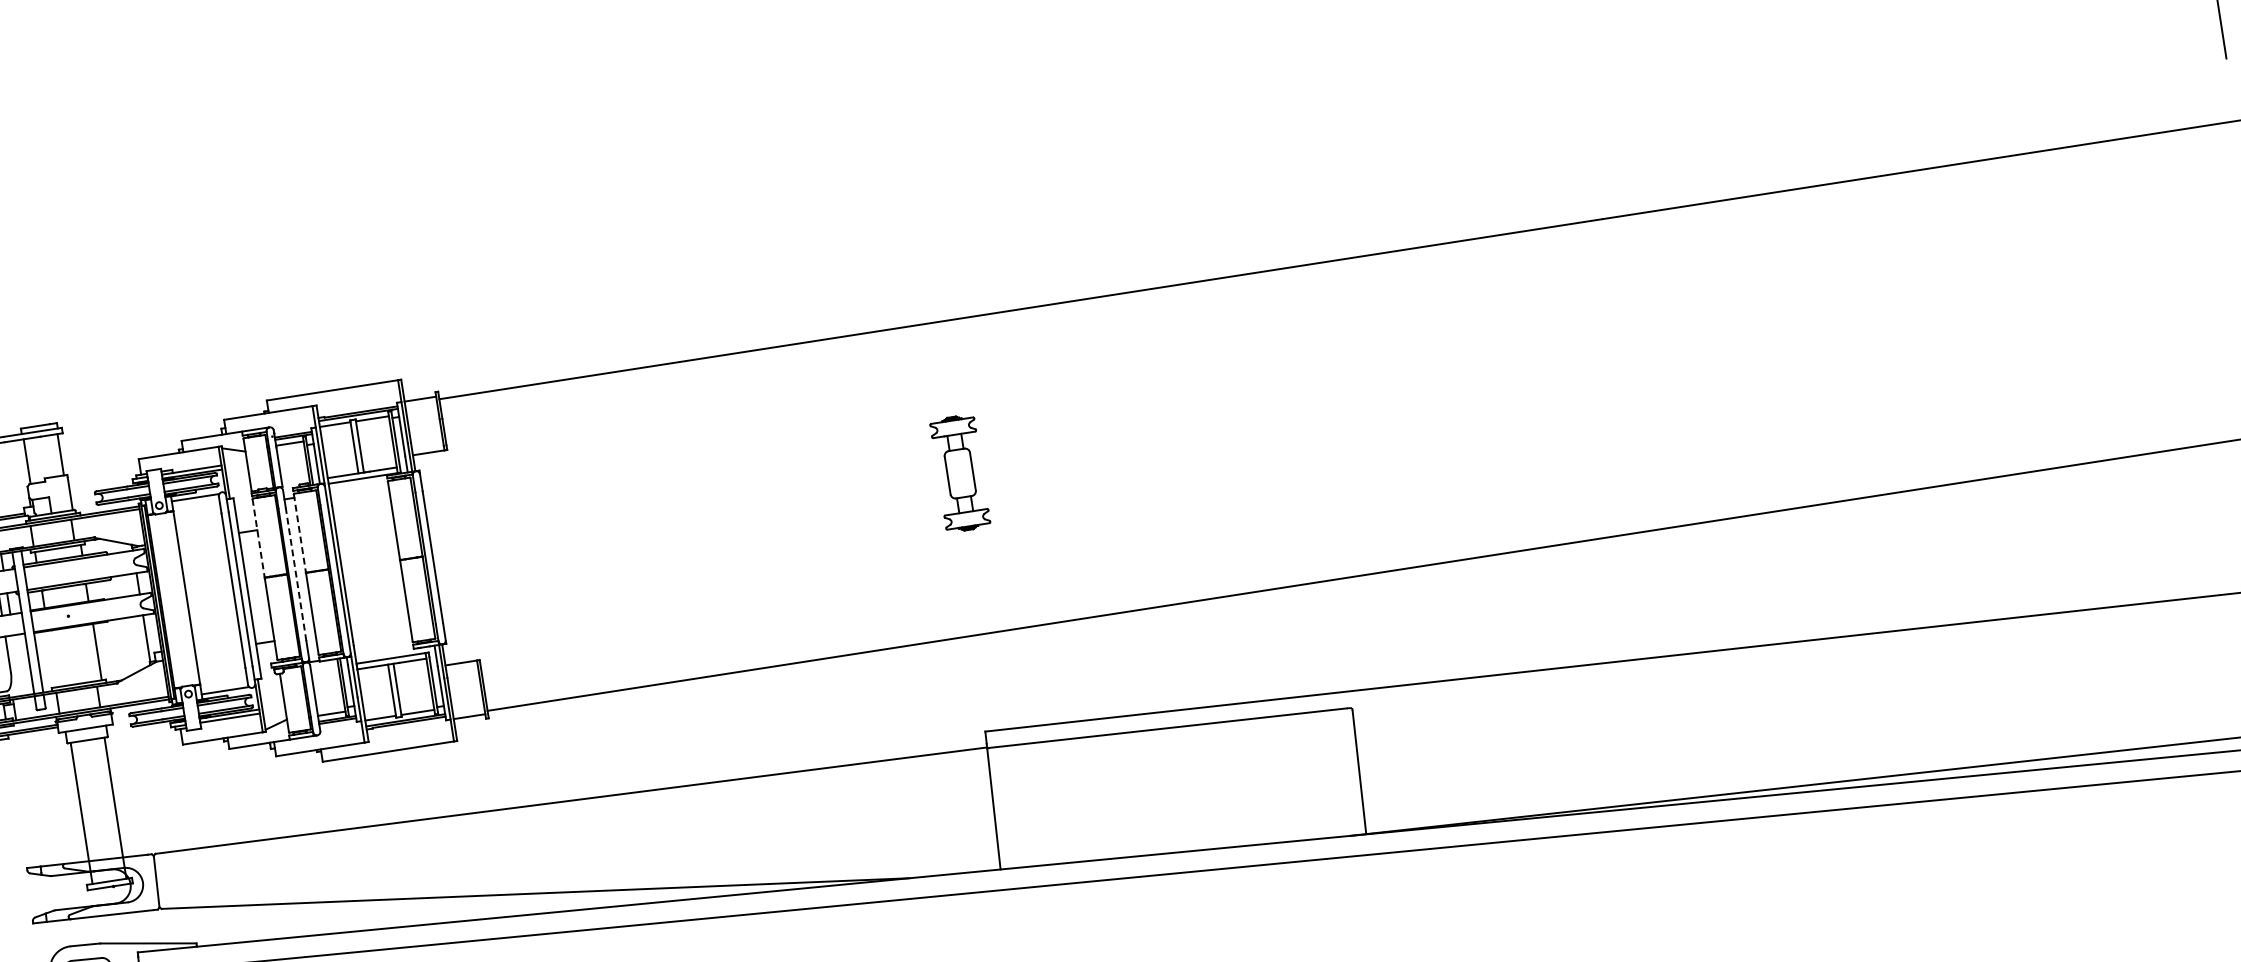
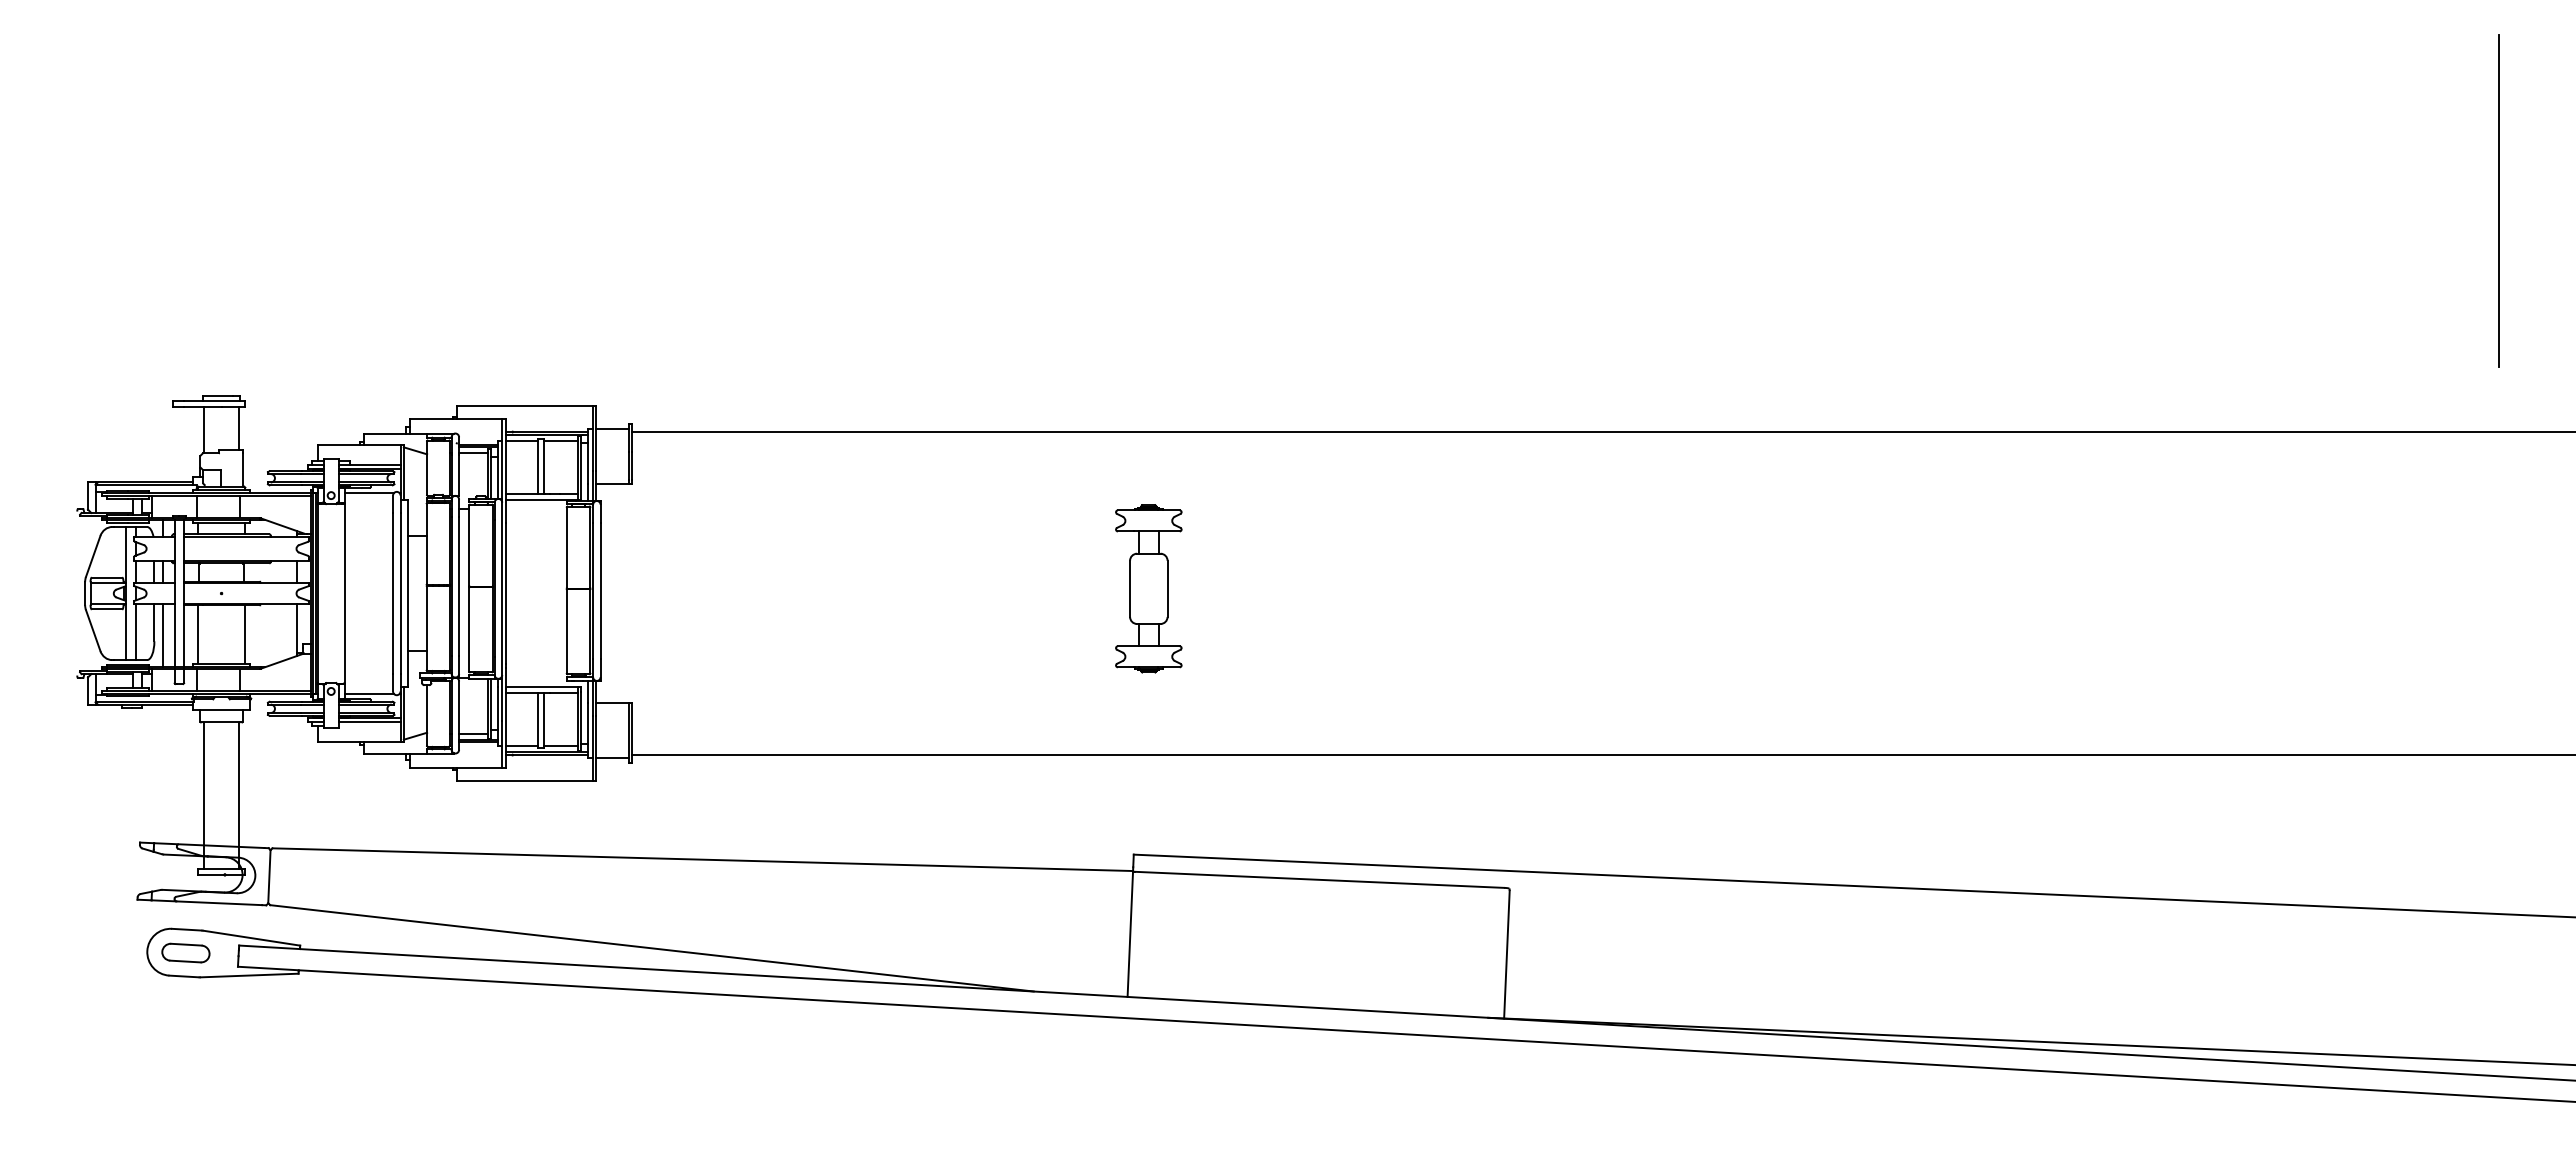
part: (959, 473) -> (1148, 588), size x1.43
line: (299, 533) -> (469, 545), dashed -> solid
line: (258, 538) -> (426, 544), dashed -> solid
line: (296, 573) -> (459, 586), dashed -> solid
line: (51, 659) -> (197, 634), added
line: (18, 665) -> (163, 635), added

